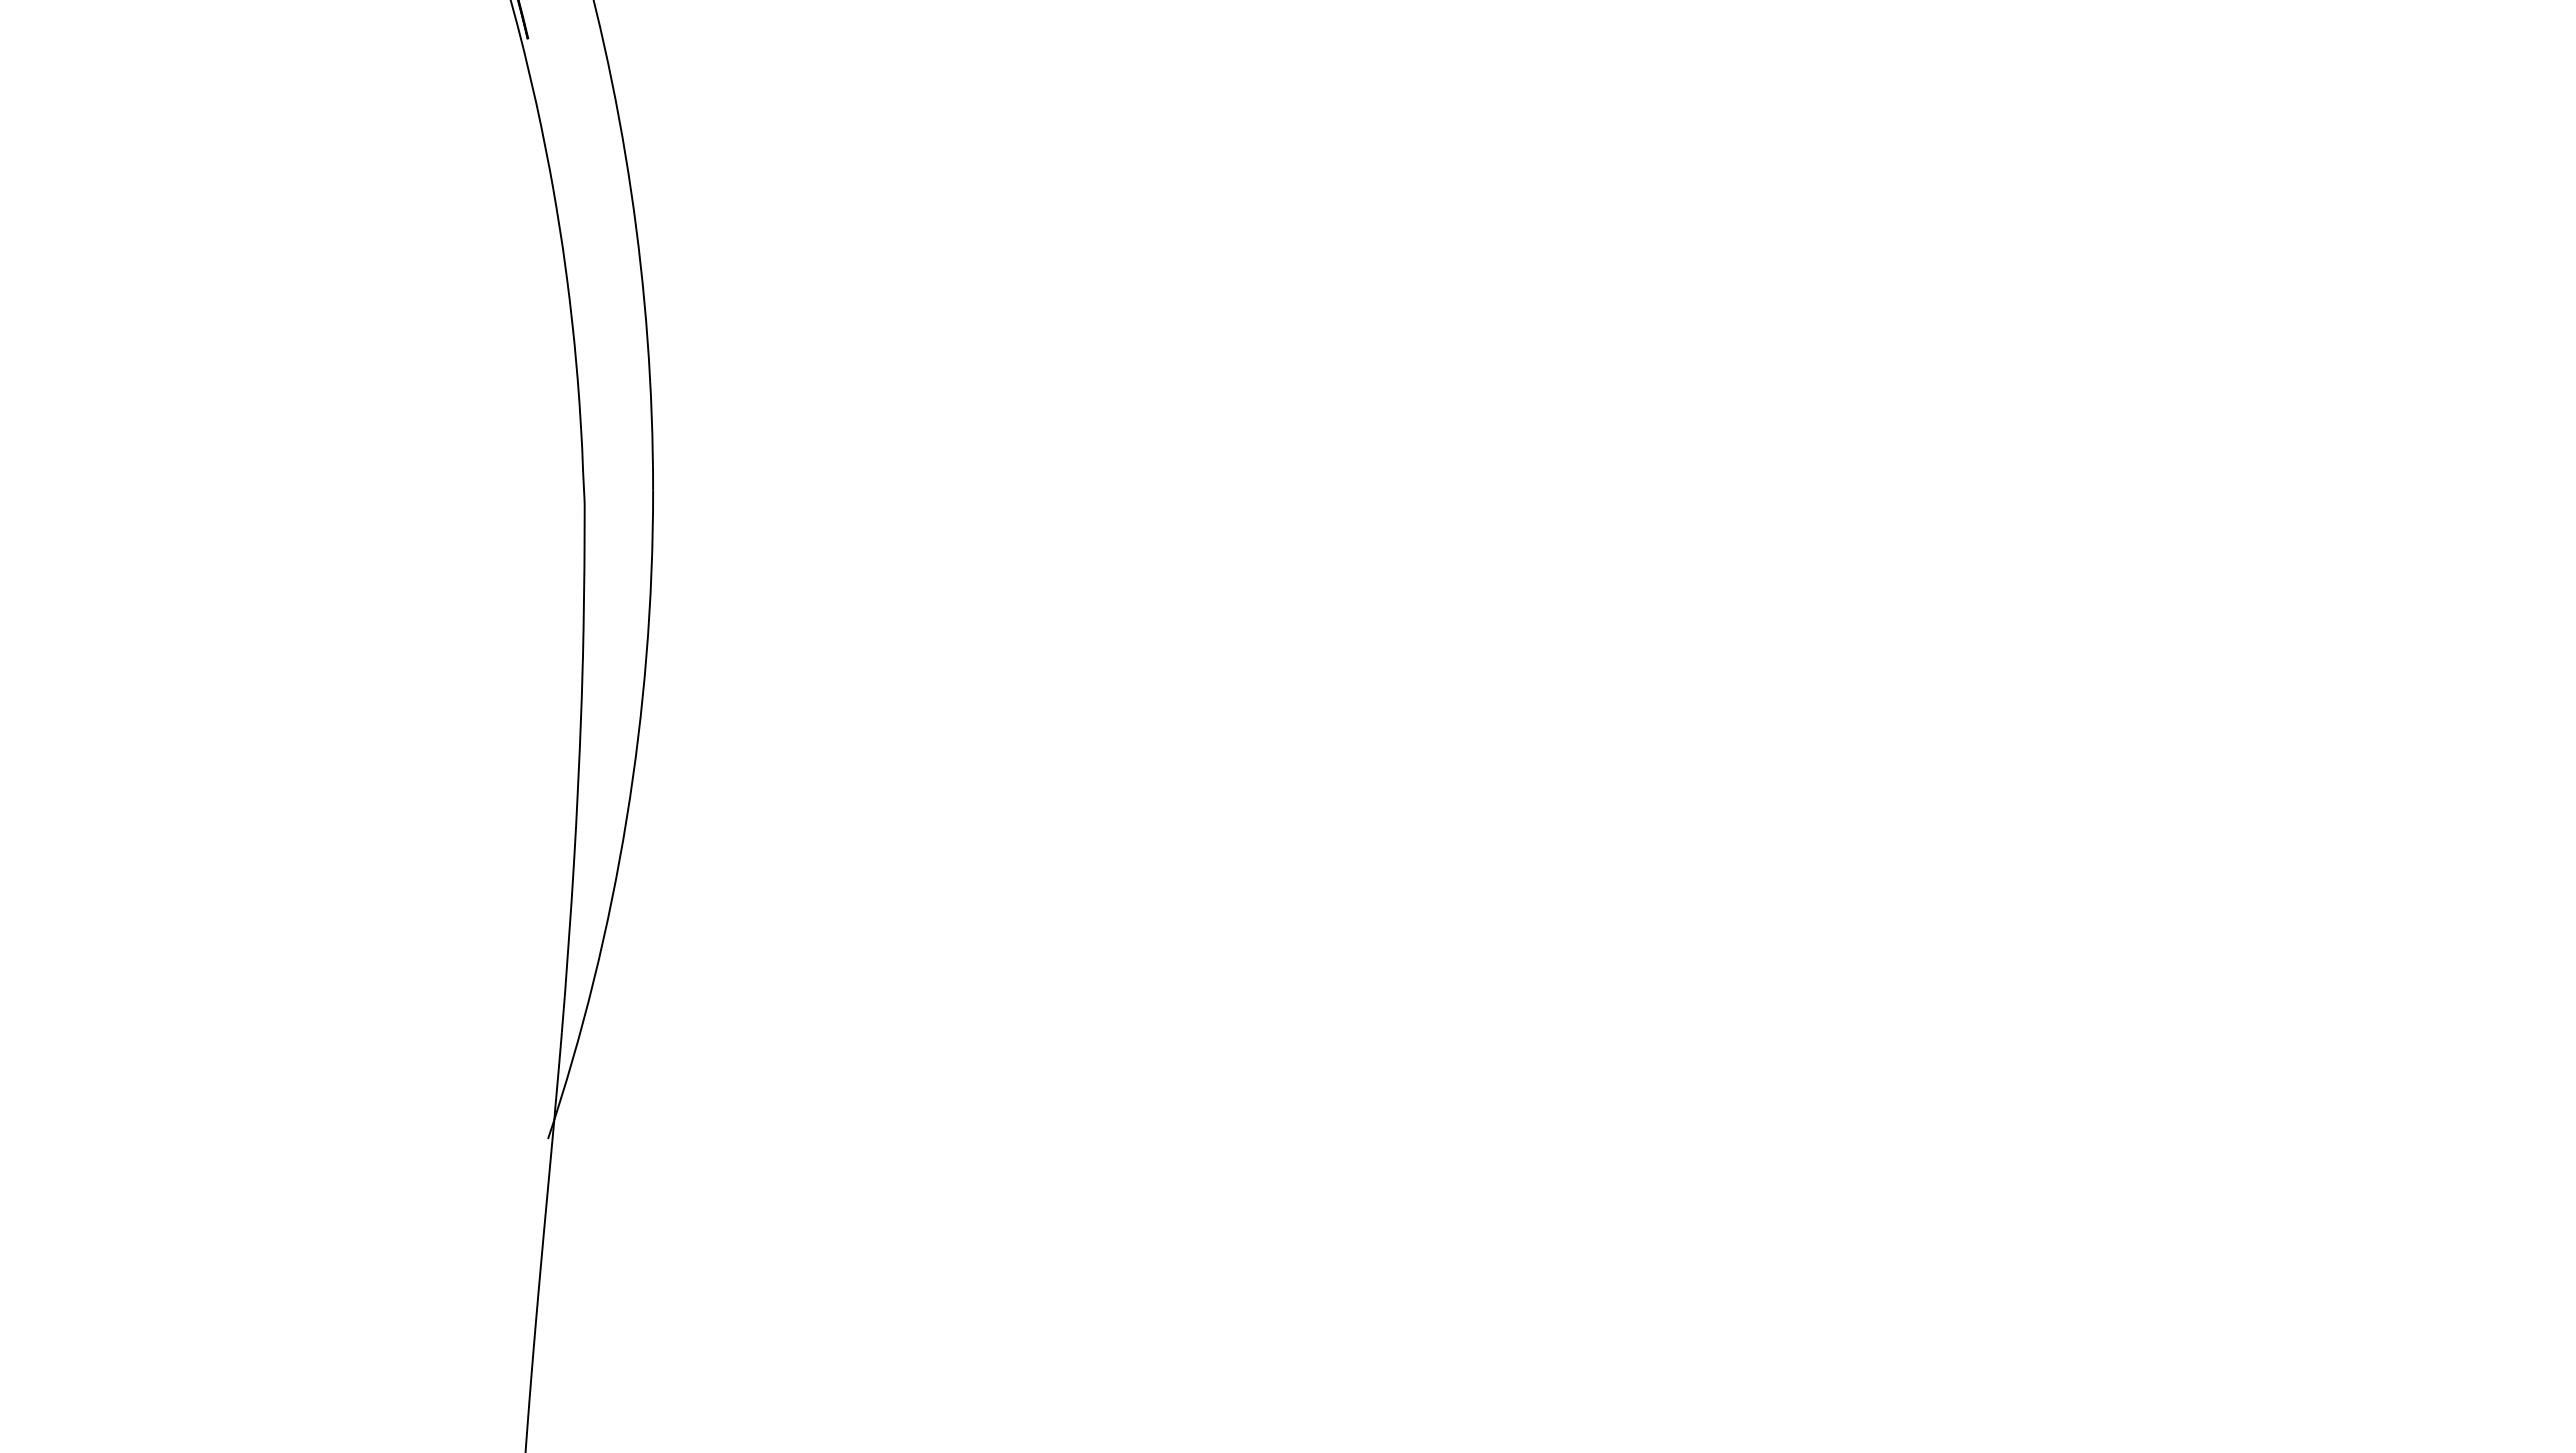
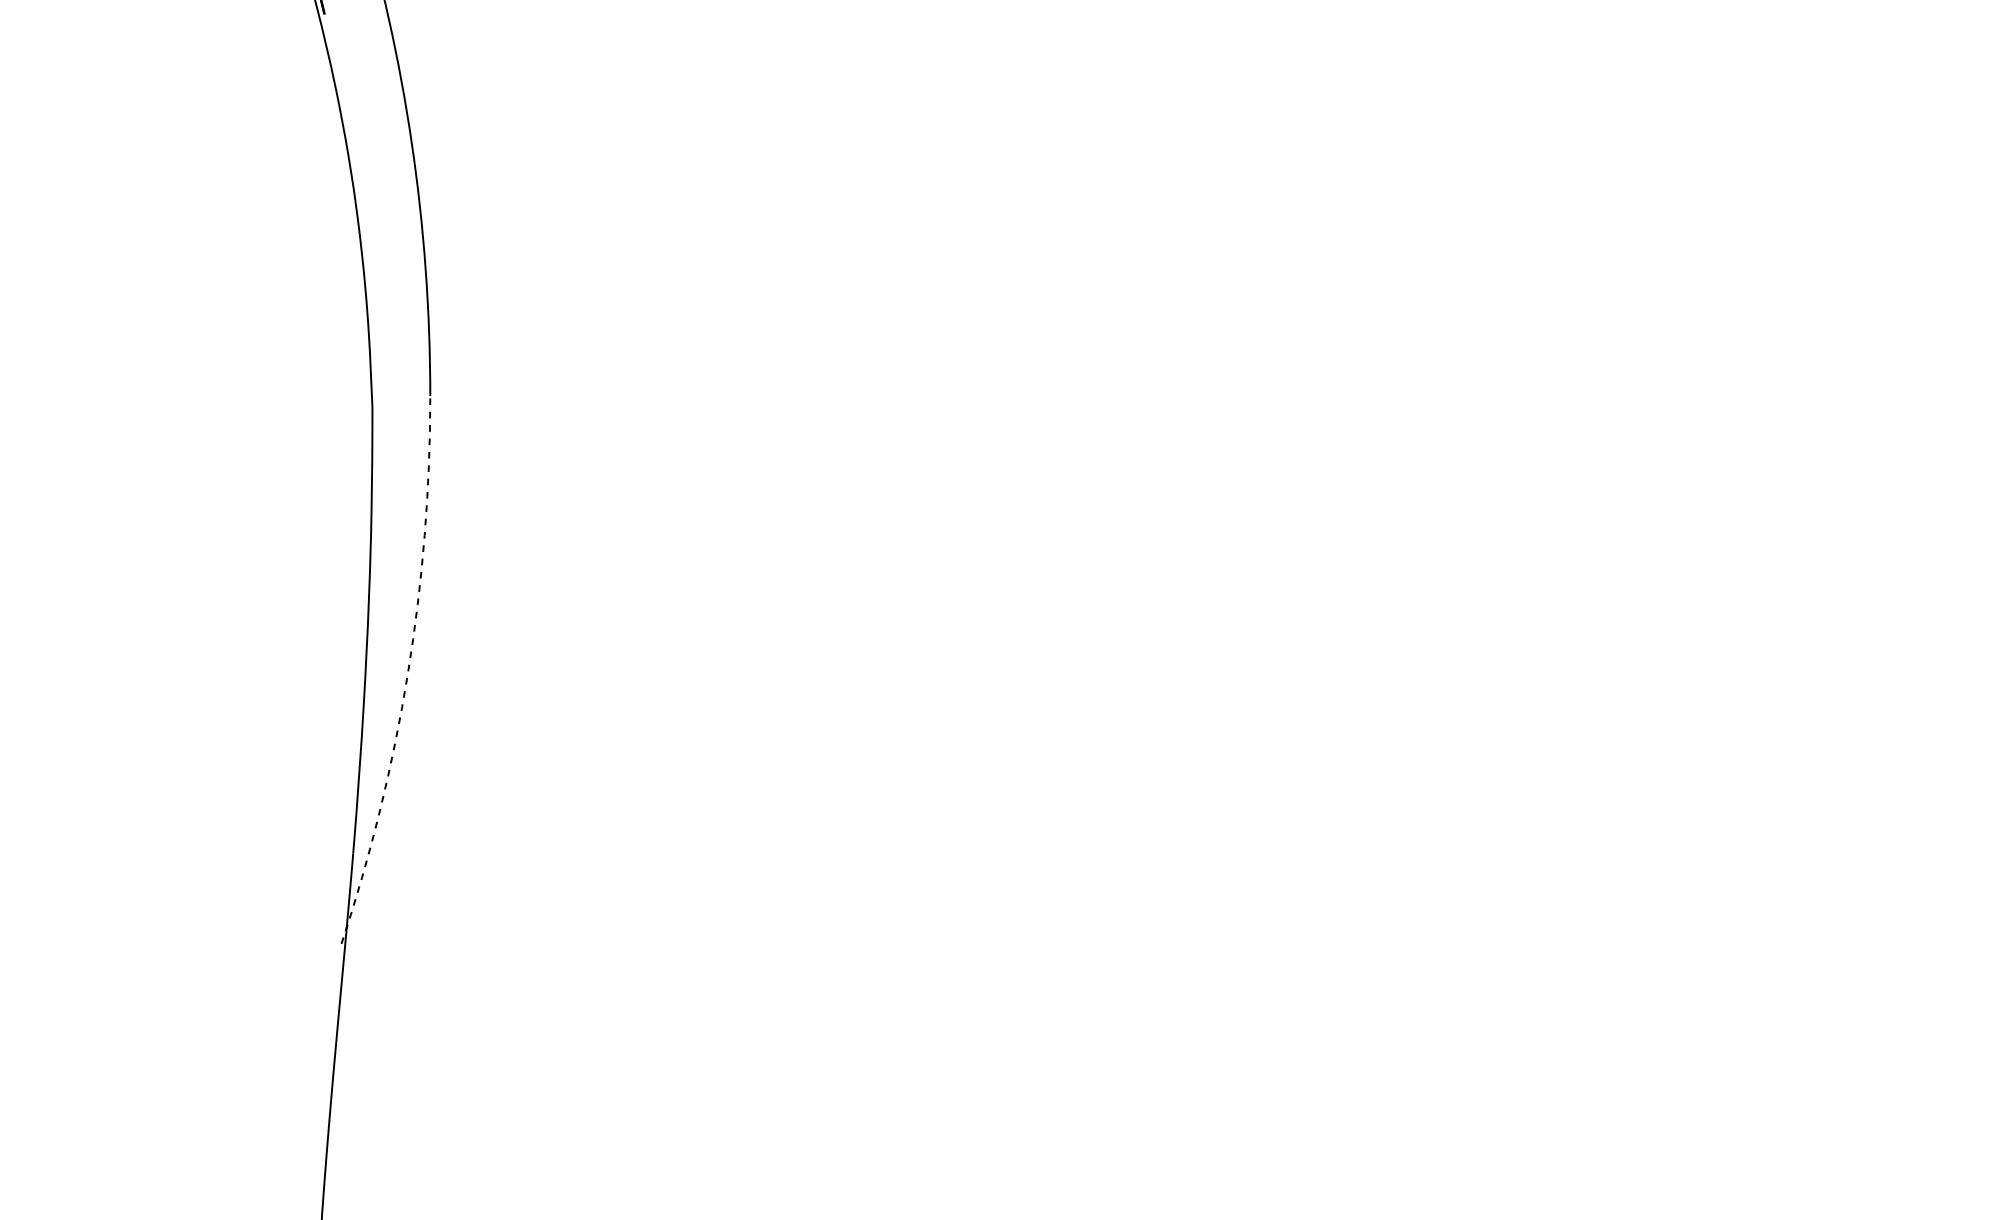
arc: (626, 819) -> (407, 673), solid -> dashed

